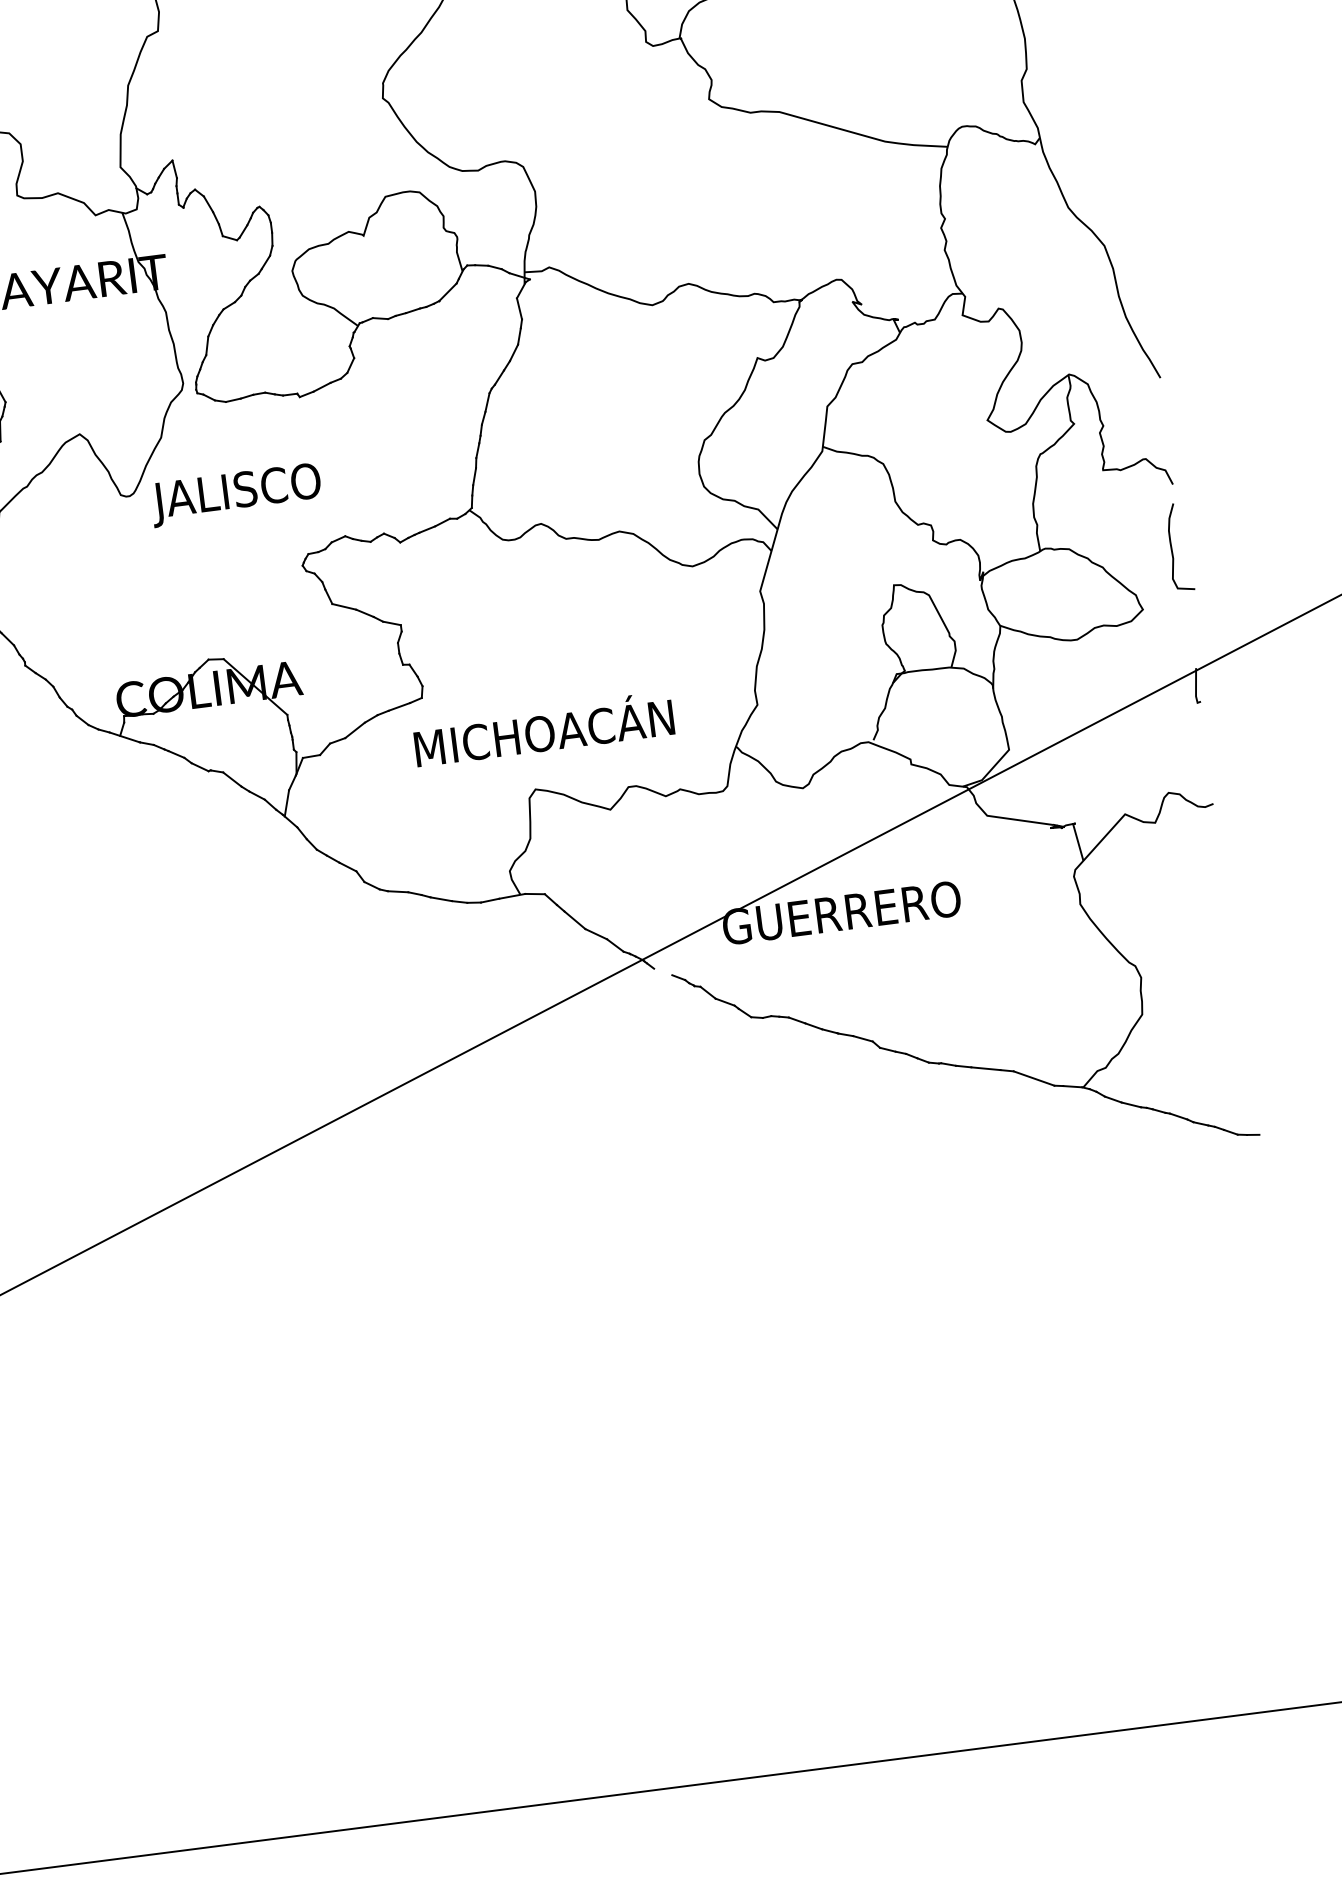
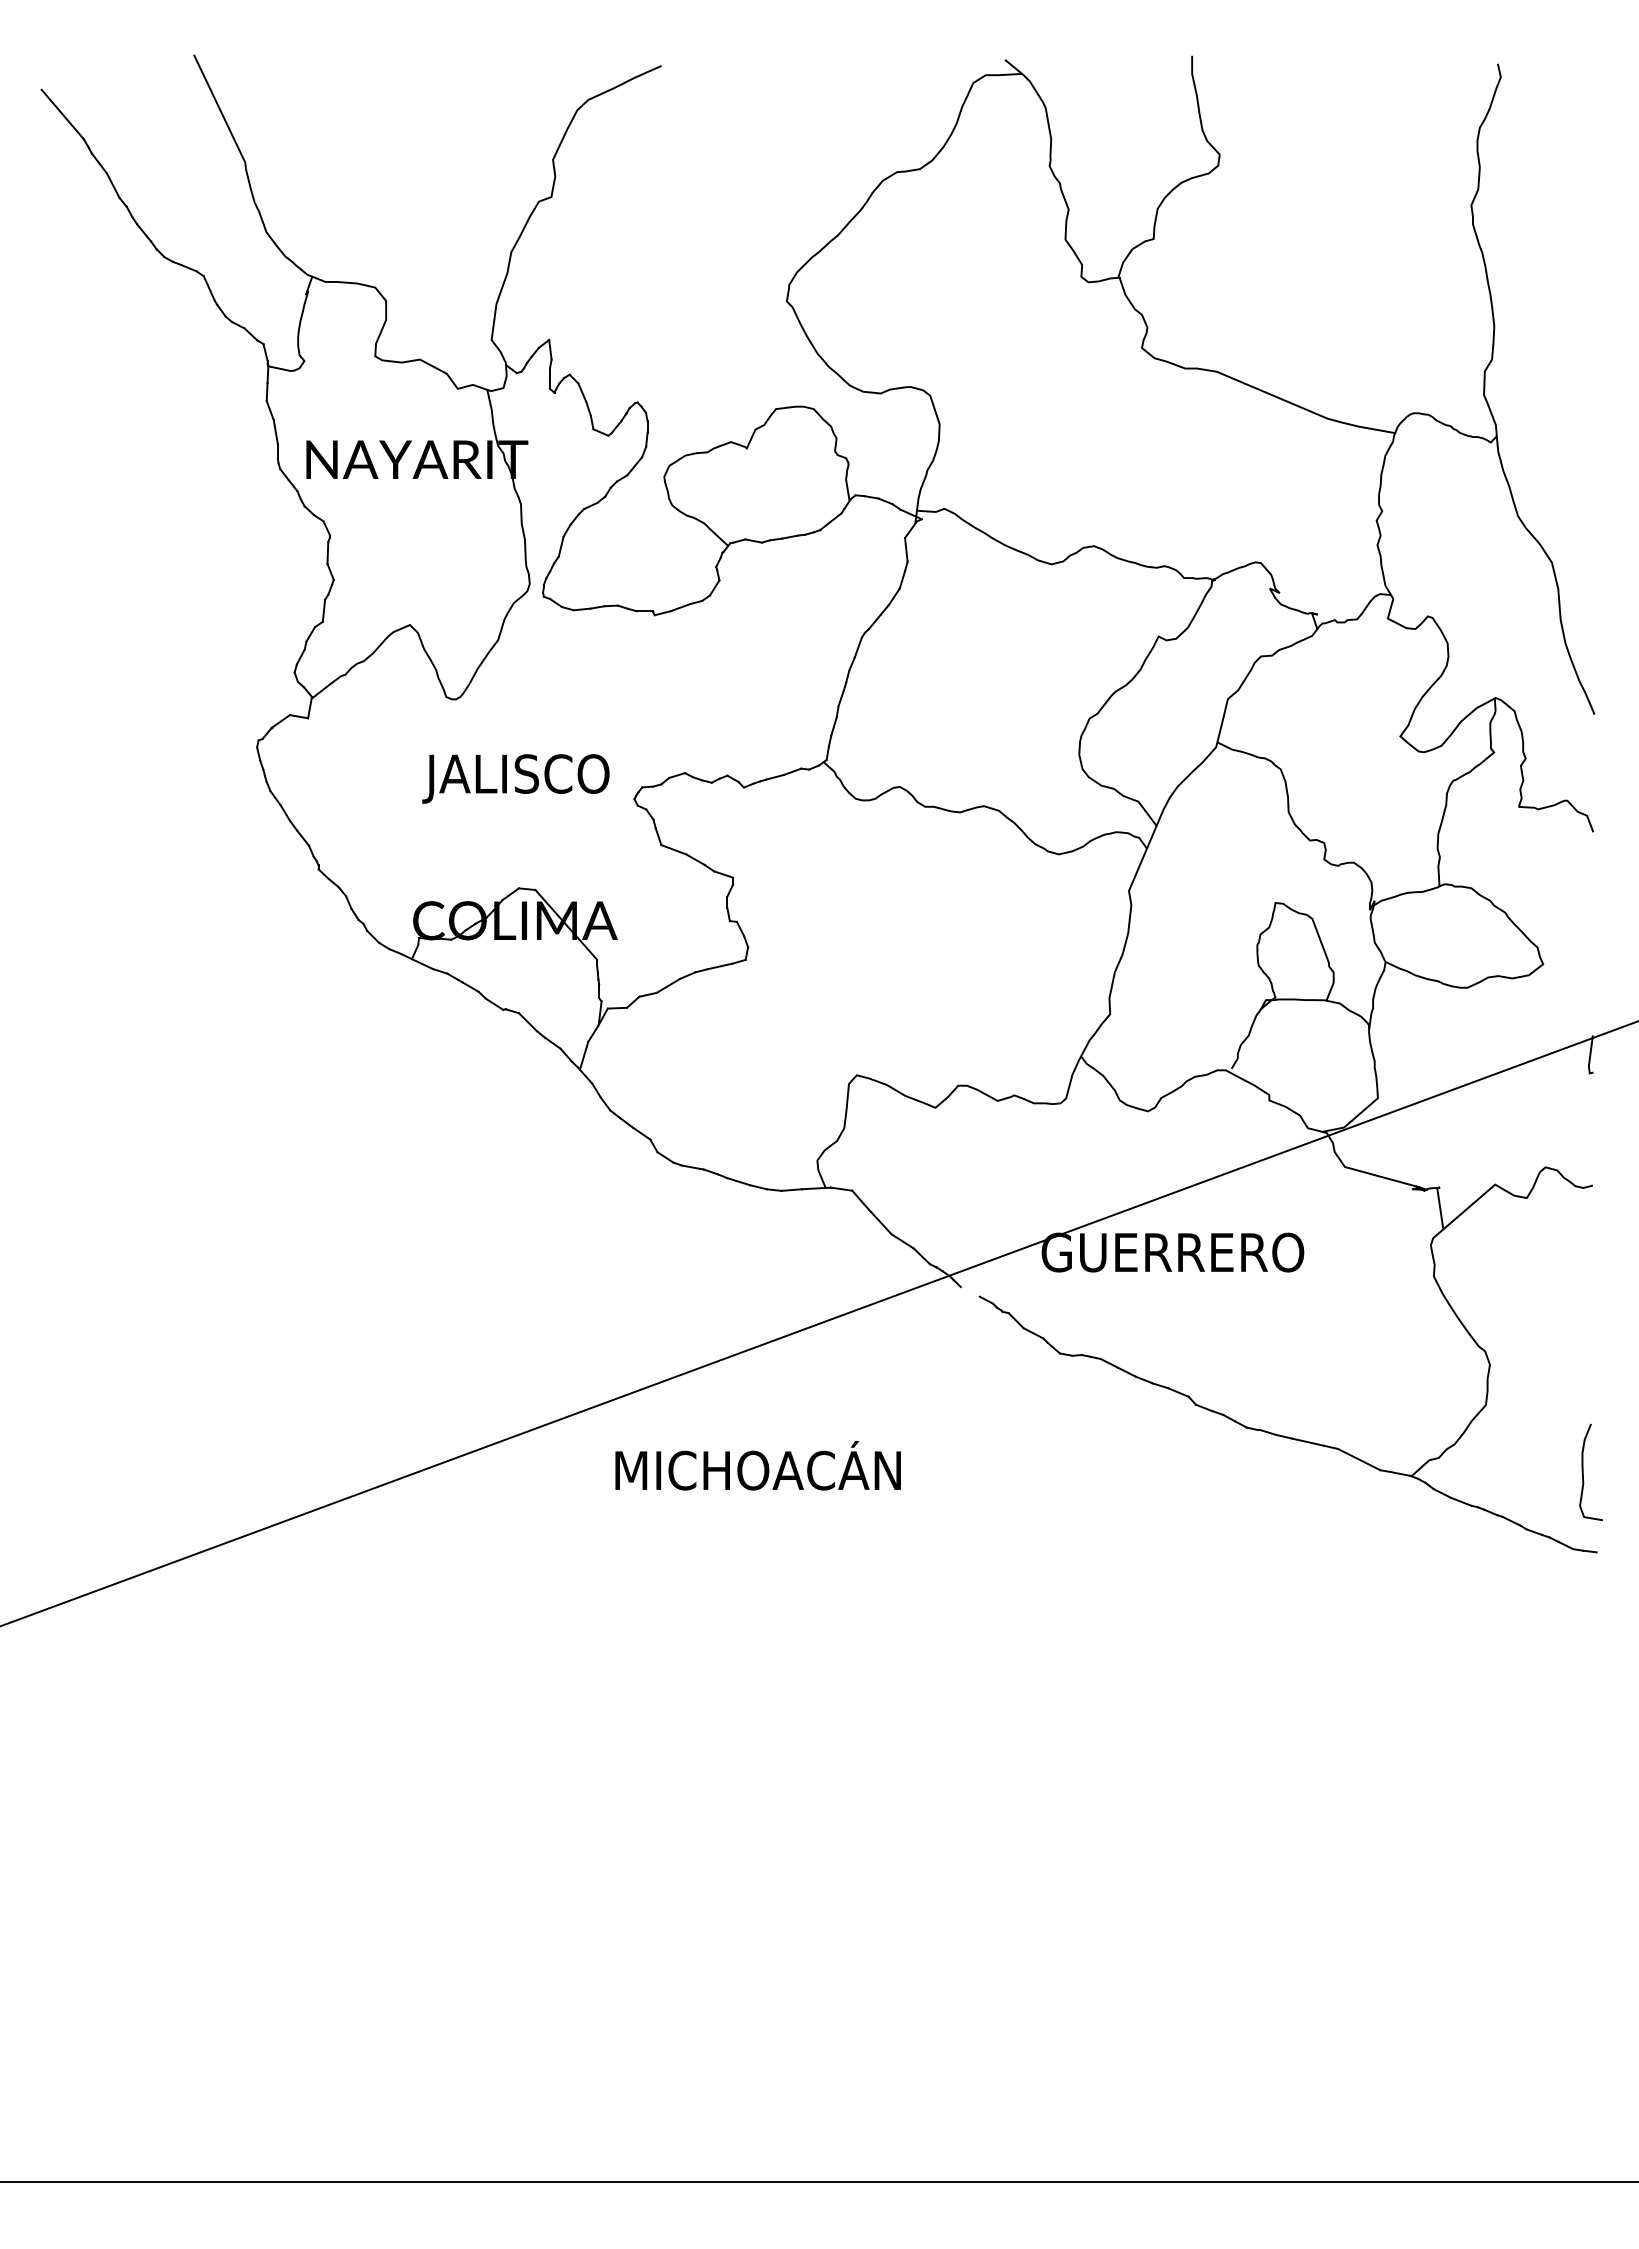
text: (235, 494) -> (515, 778), moved
curve: (1172, 548) -> (1583, 1472), moved
text: (543, 728) -> (757, 1465), moved

